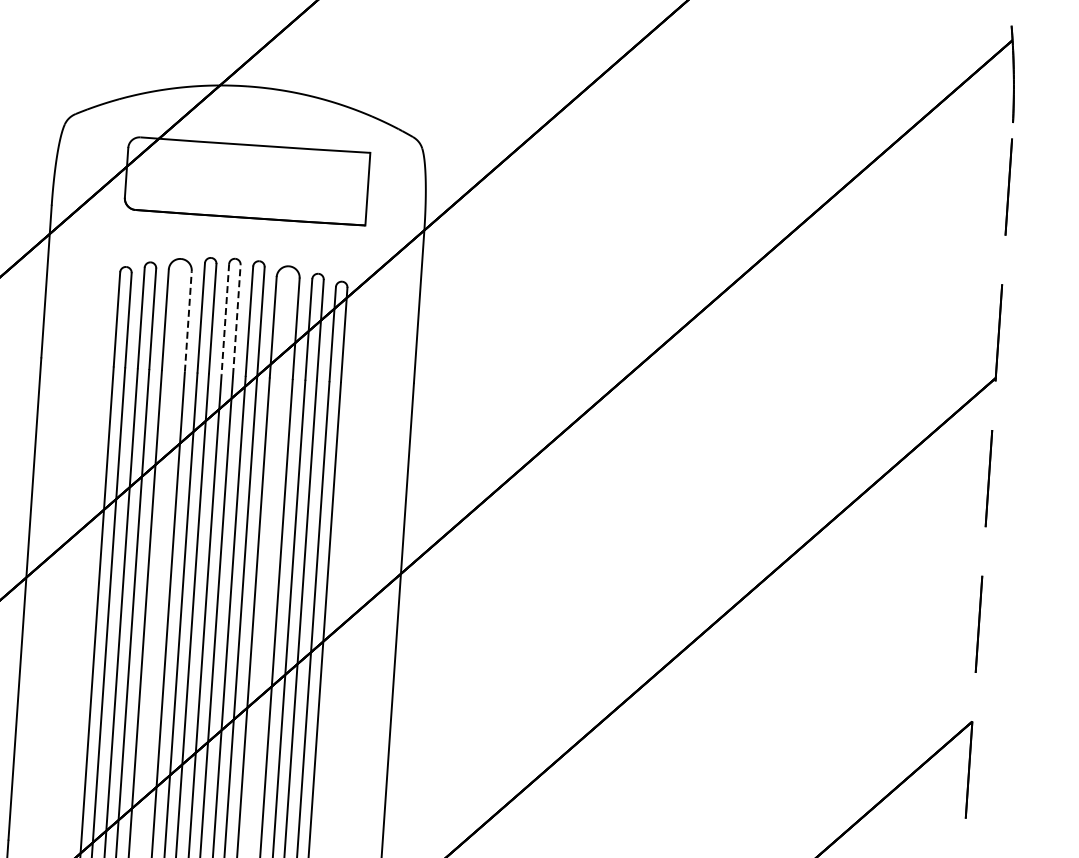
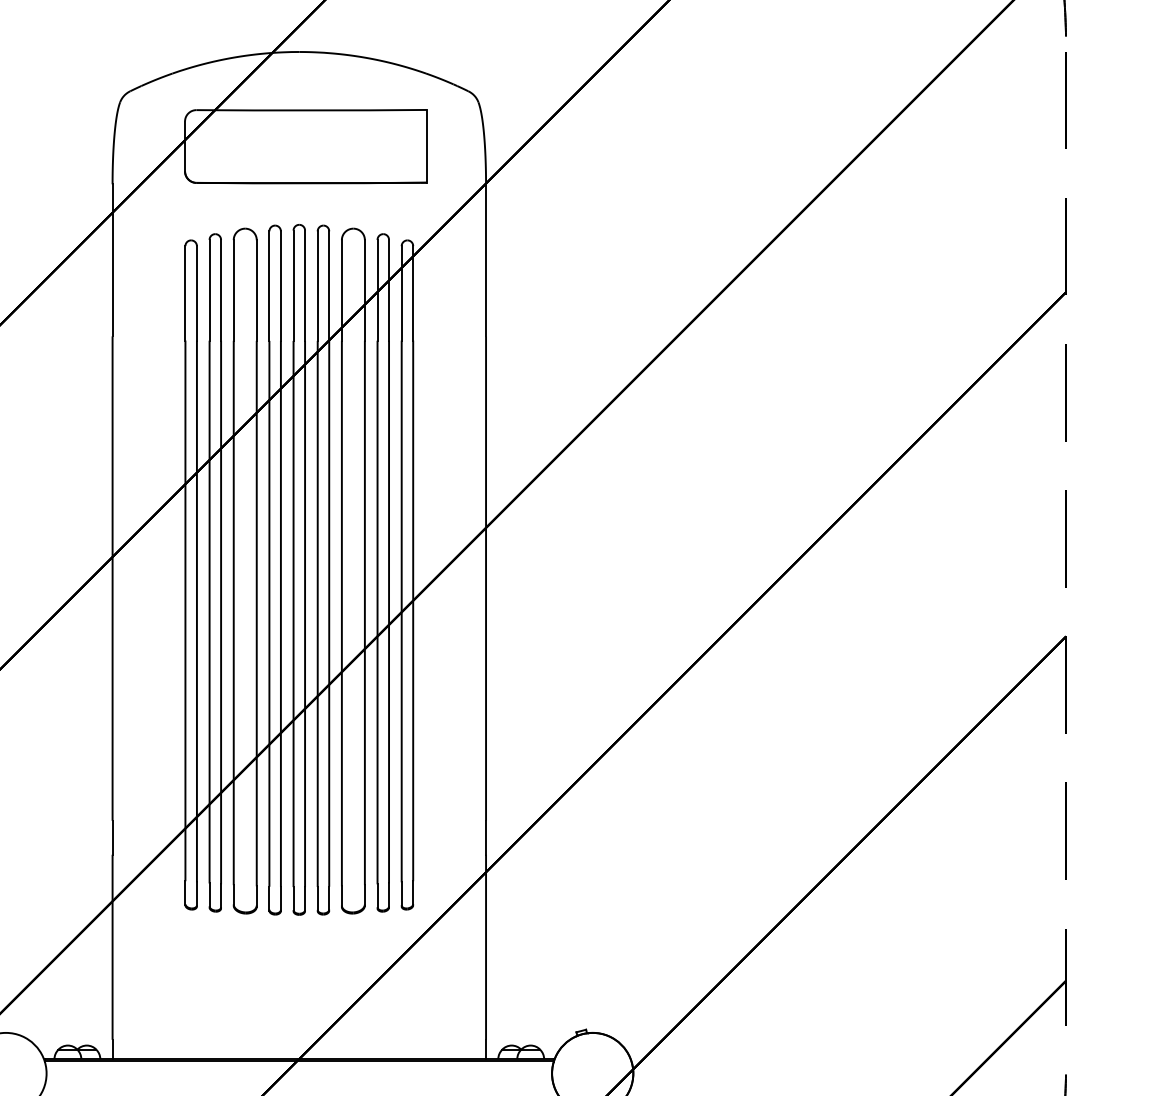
line: (225, 319) -> (293, 286), dashed -> solid
line: (237, 319) -> (305, 285), dashed -> solid
line: (188, 321) -> (256, 290), dashed -> solid

